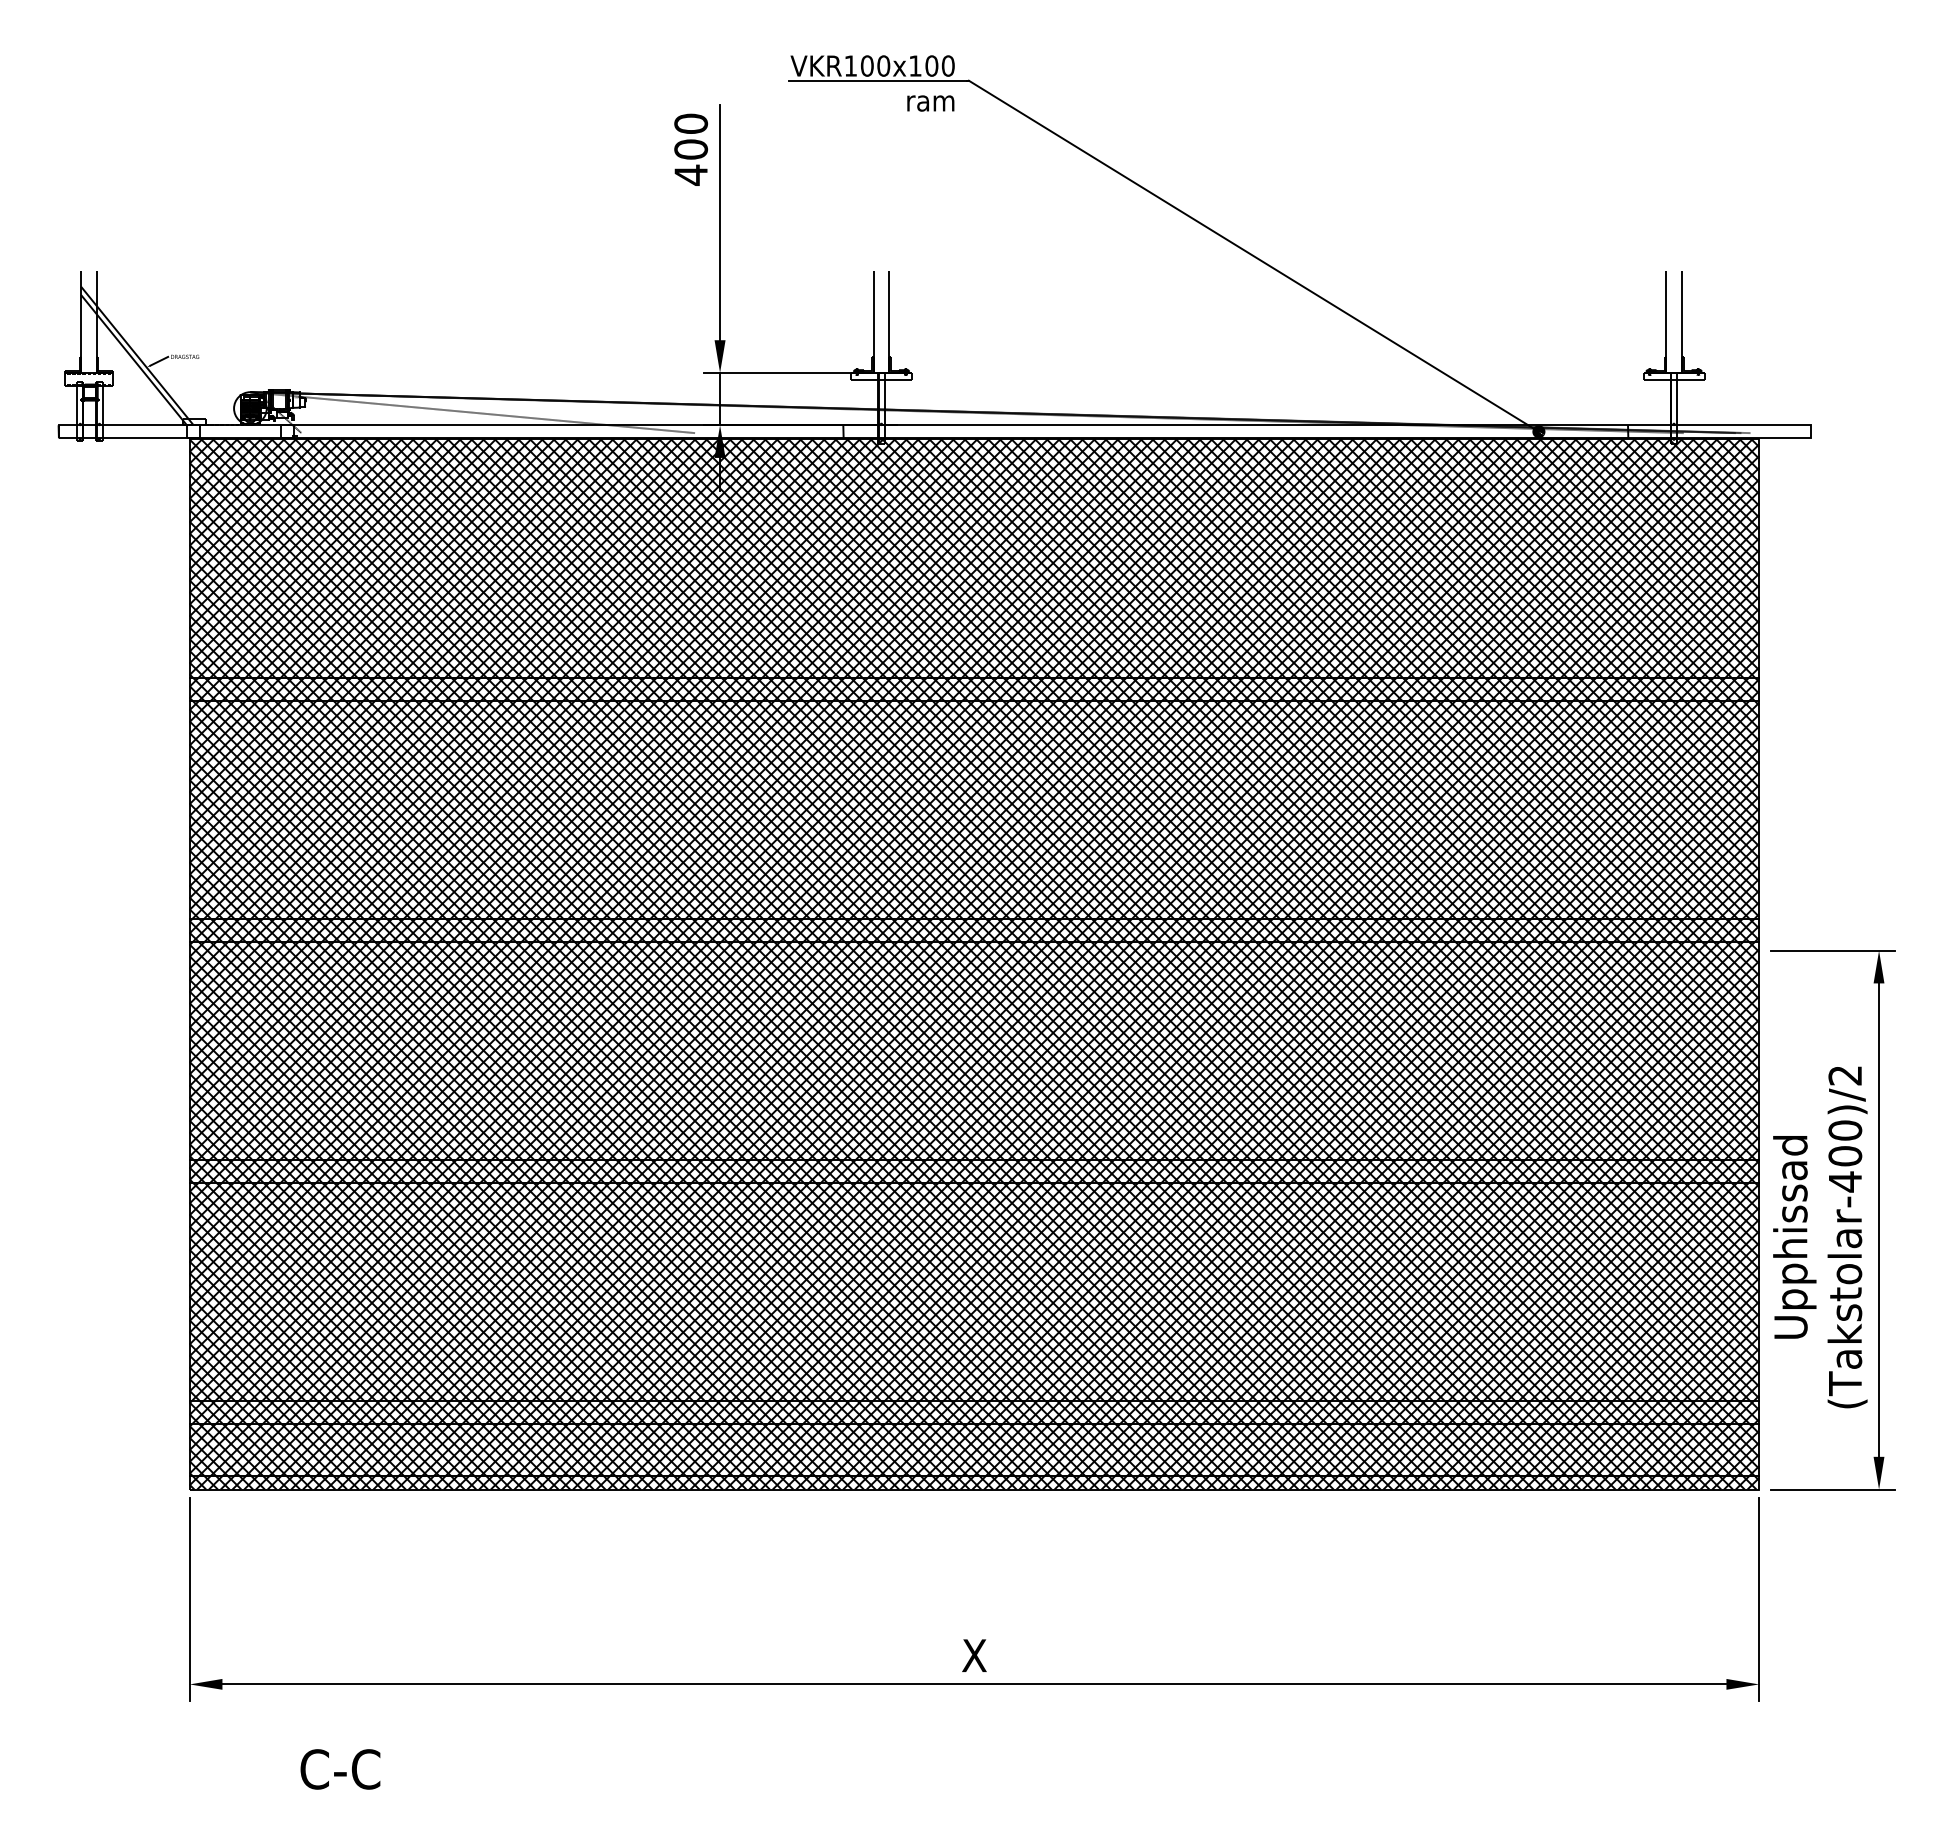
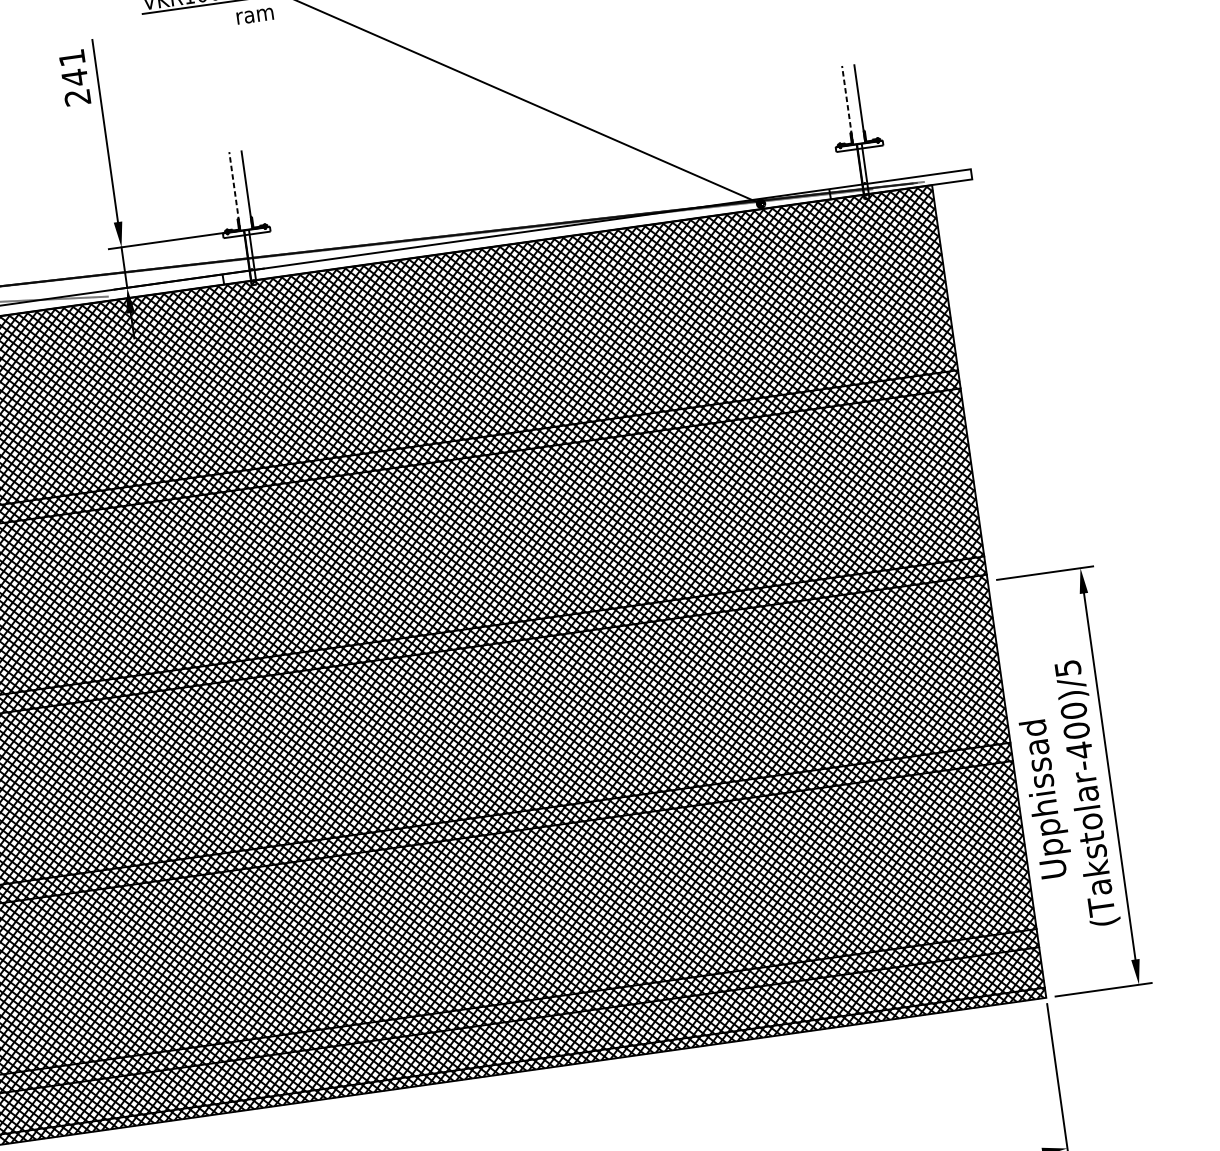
text: (691, 149) -> (75, 77), 400 -> 241
line: (873, 322) -> (234, 191), solid -> dashed
line: (1666, 322) -> (847, 105), solid -> dashed
text: (1845, 1075) -> (1068, 668), (Takstolar-400)/2 -> (Takstolar-400)/5

